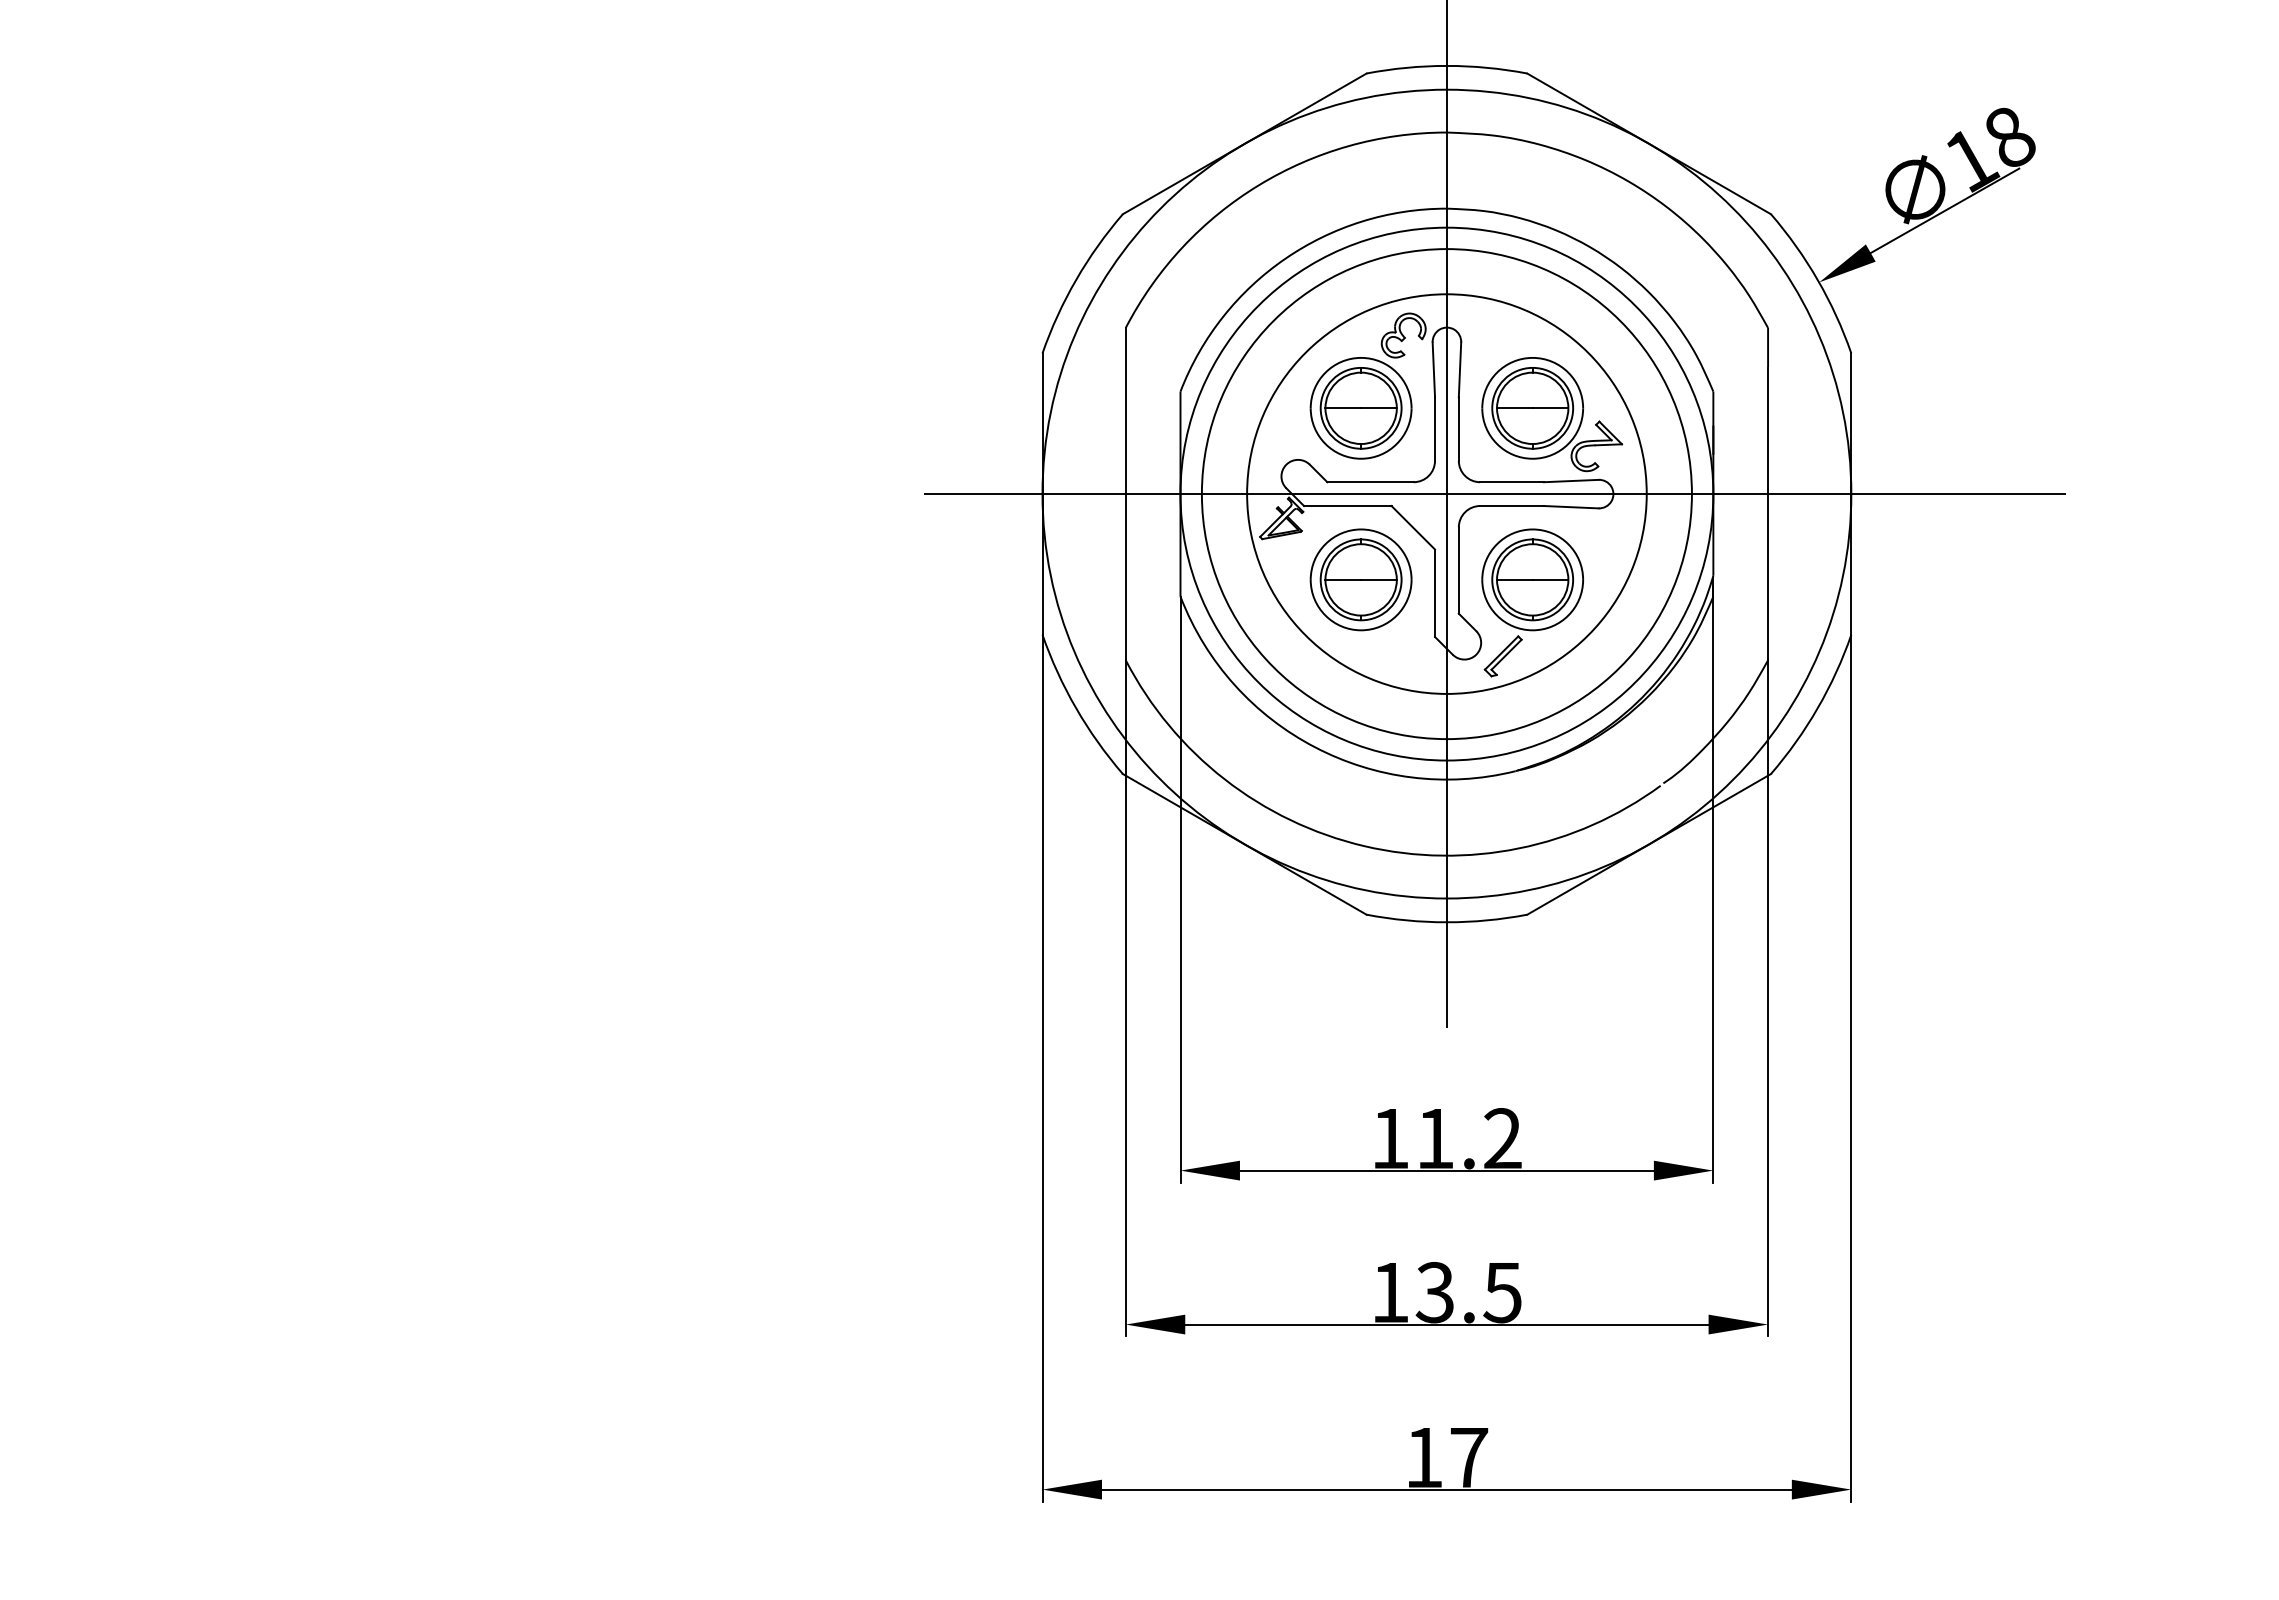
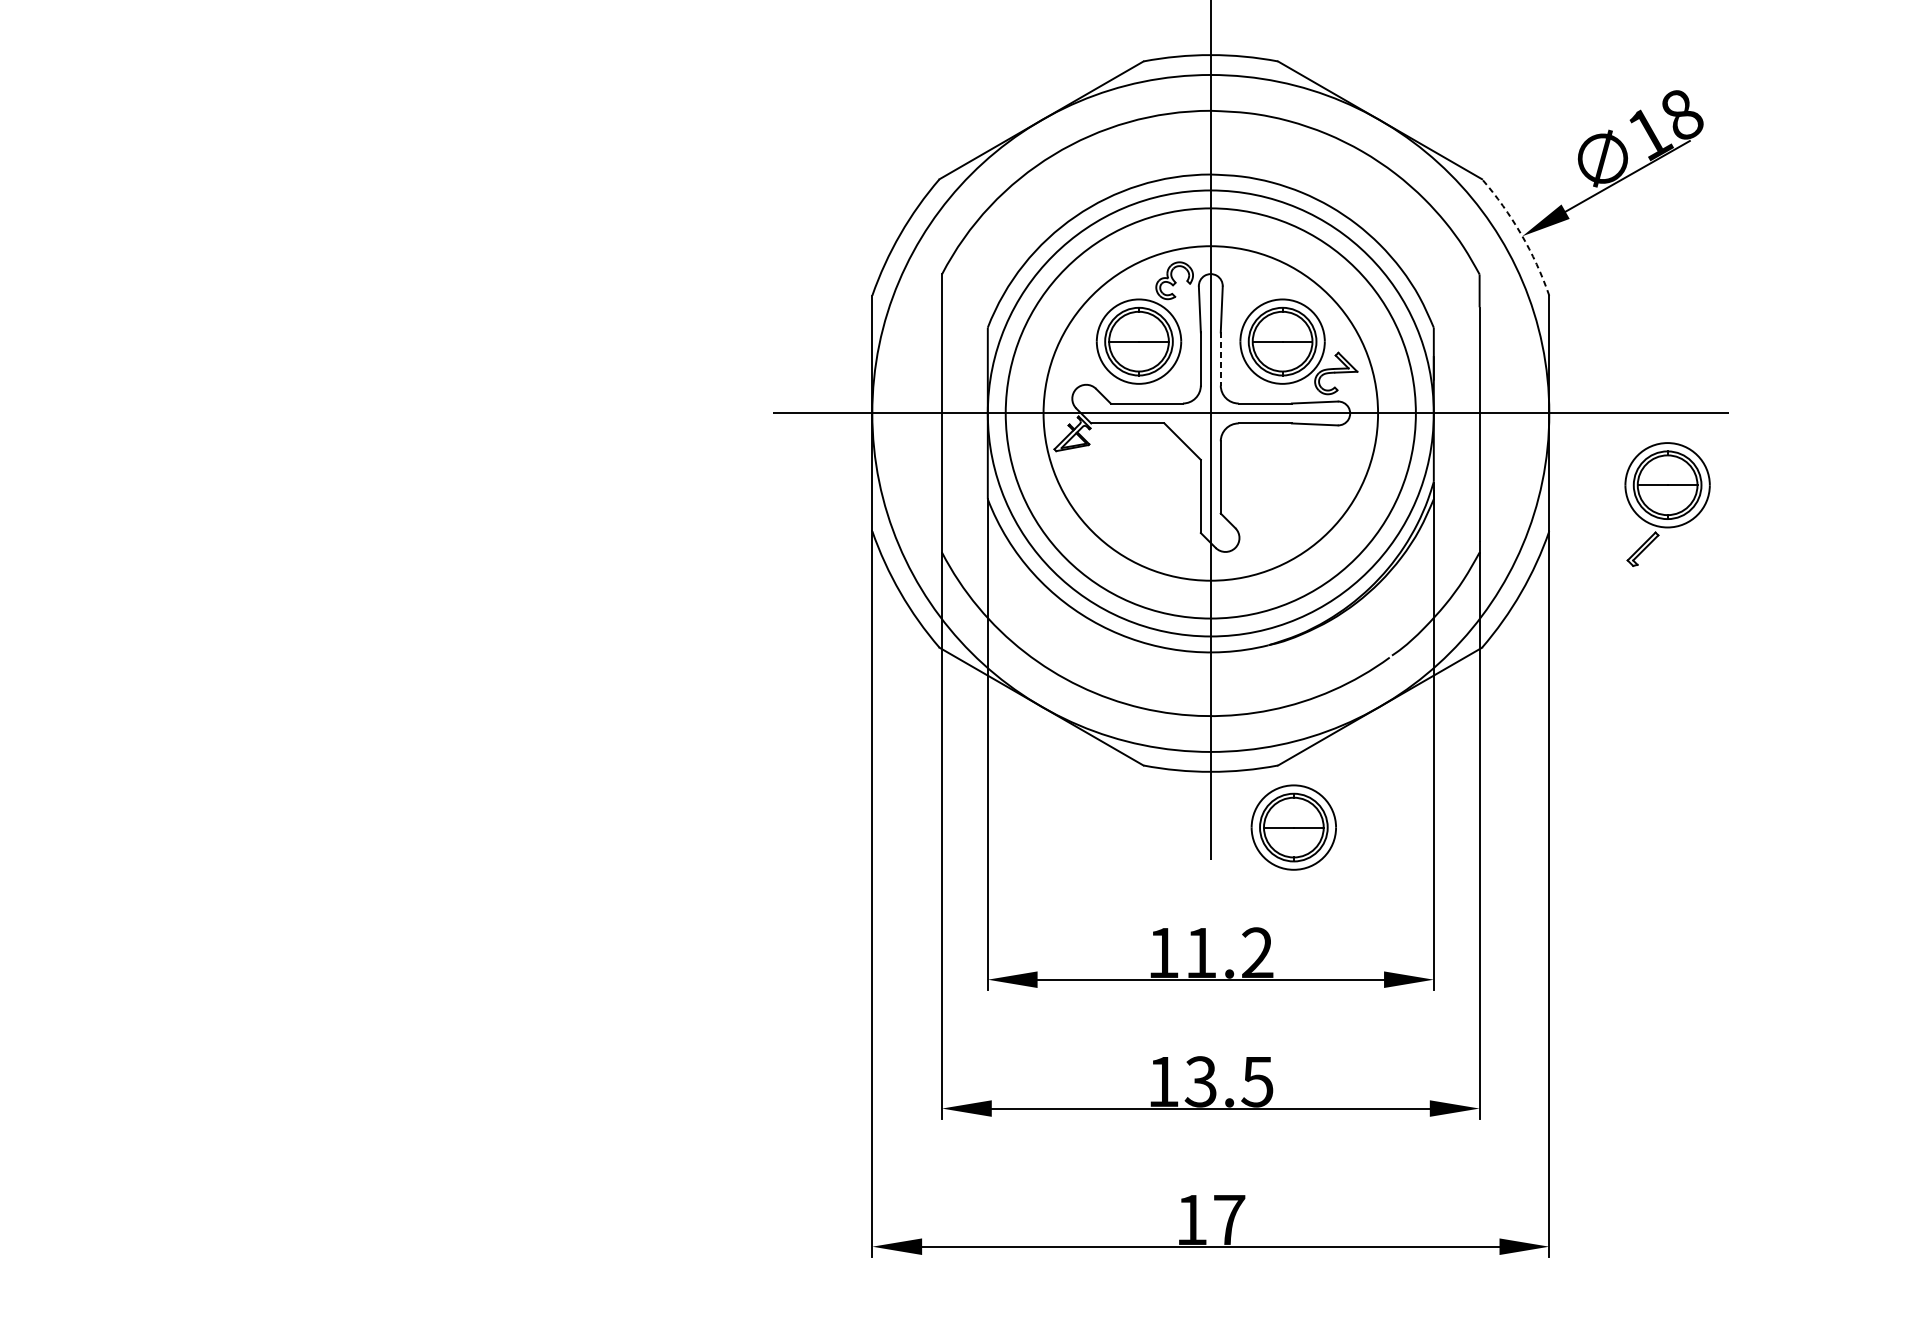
arc: (1817, 280) -> (1520, 234), solid -> dashed
line: (1458, 429) -> (1220, 359), solid -> dashed
part: (1360, 579) -> (1293, 827), moved
part: (1532, 602) -> (1667, 504), moved

